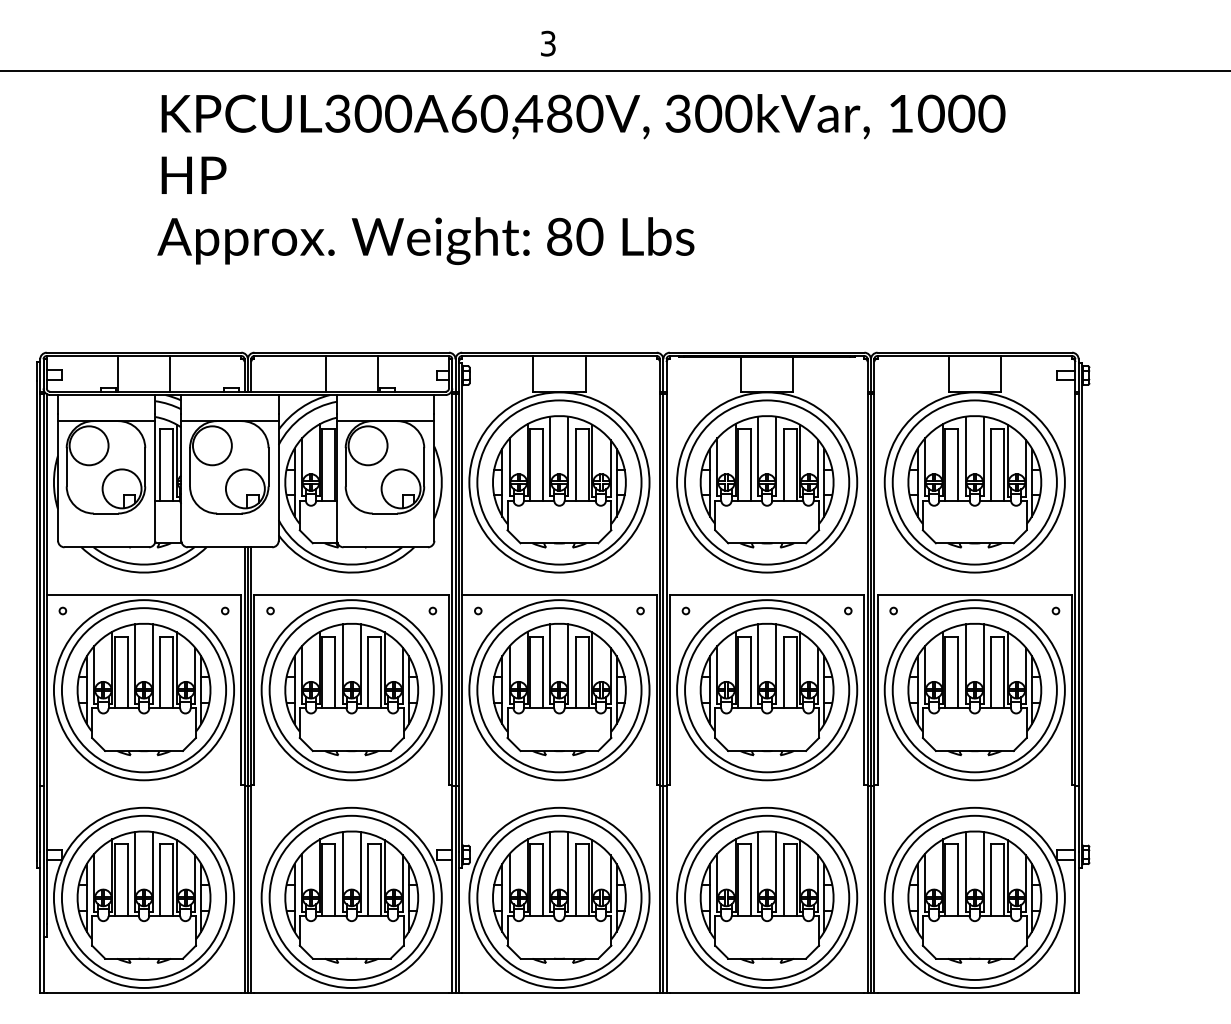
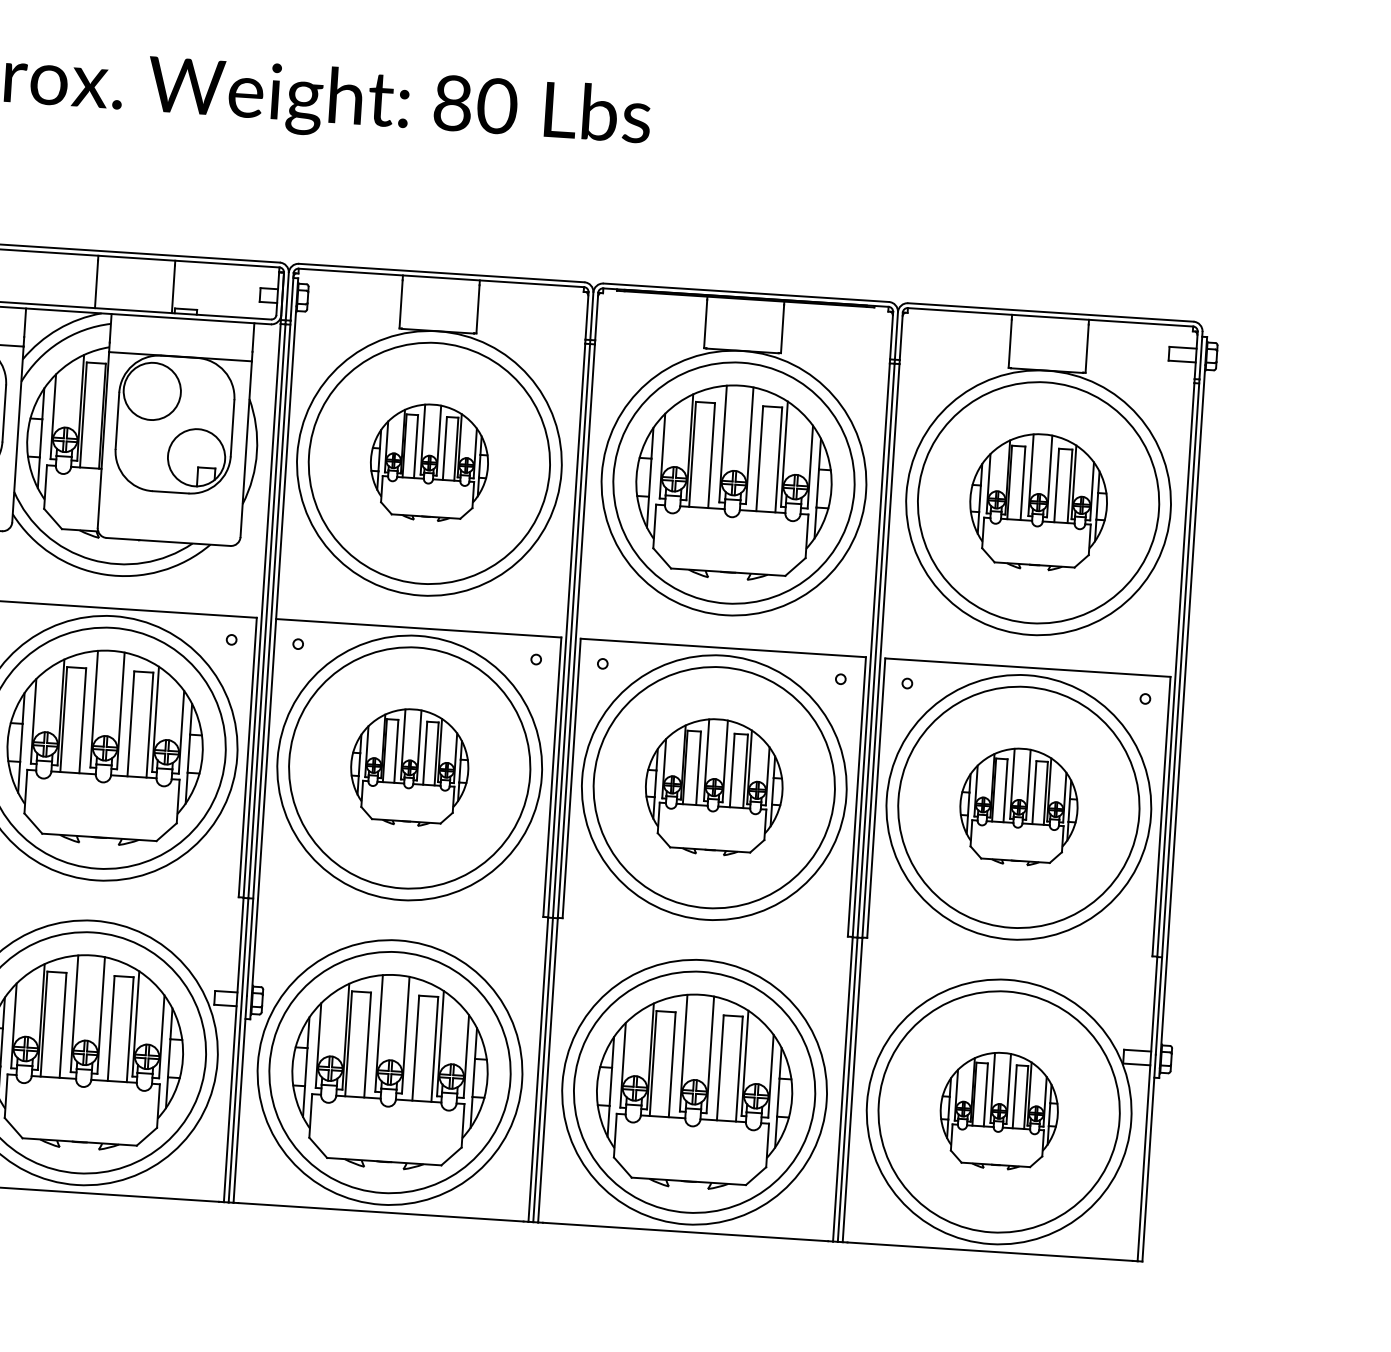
part: (559, 481) -> (429, 461), size x0.6
part: (974, 481) -> (1038, 501), size x0.7
part: (559, 689) -> (409, 766), size x0.6
part: (766, 689) -> (713, 786), size x0.7
part: (974, 689) -> (1018, 806), size x0.6
part: (974, 896) -> (998, 1109), size x0.6

